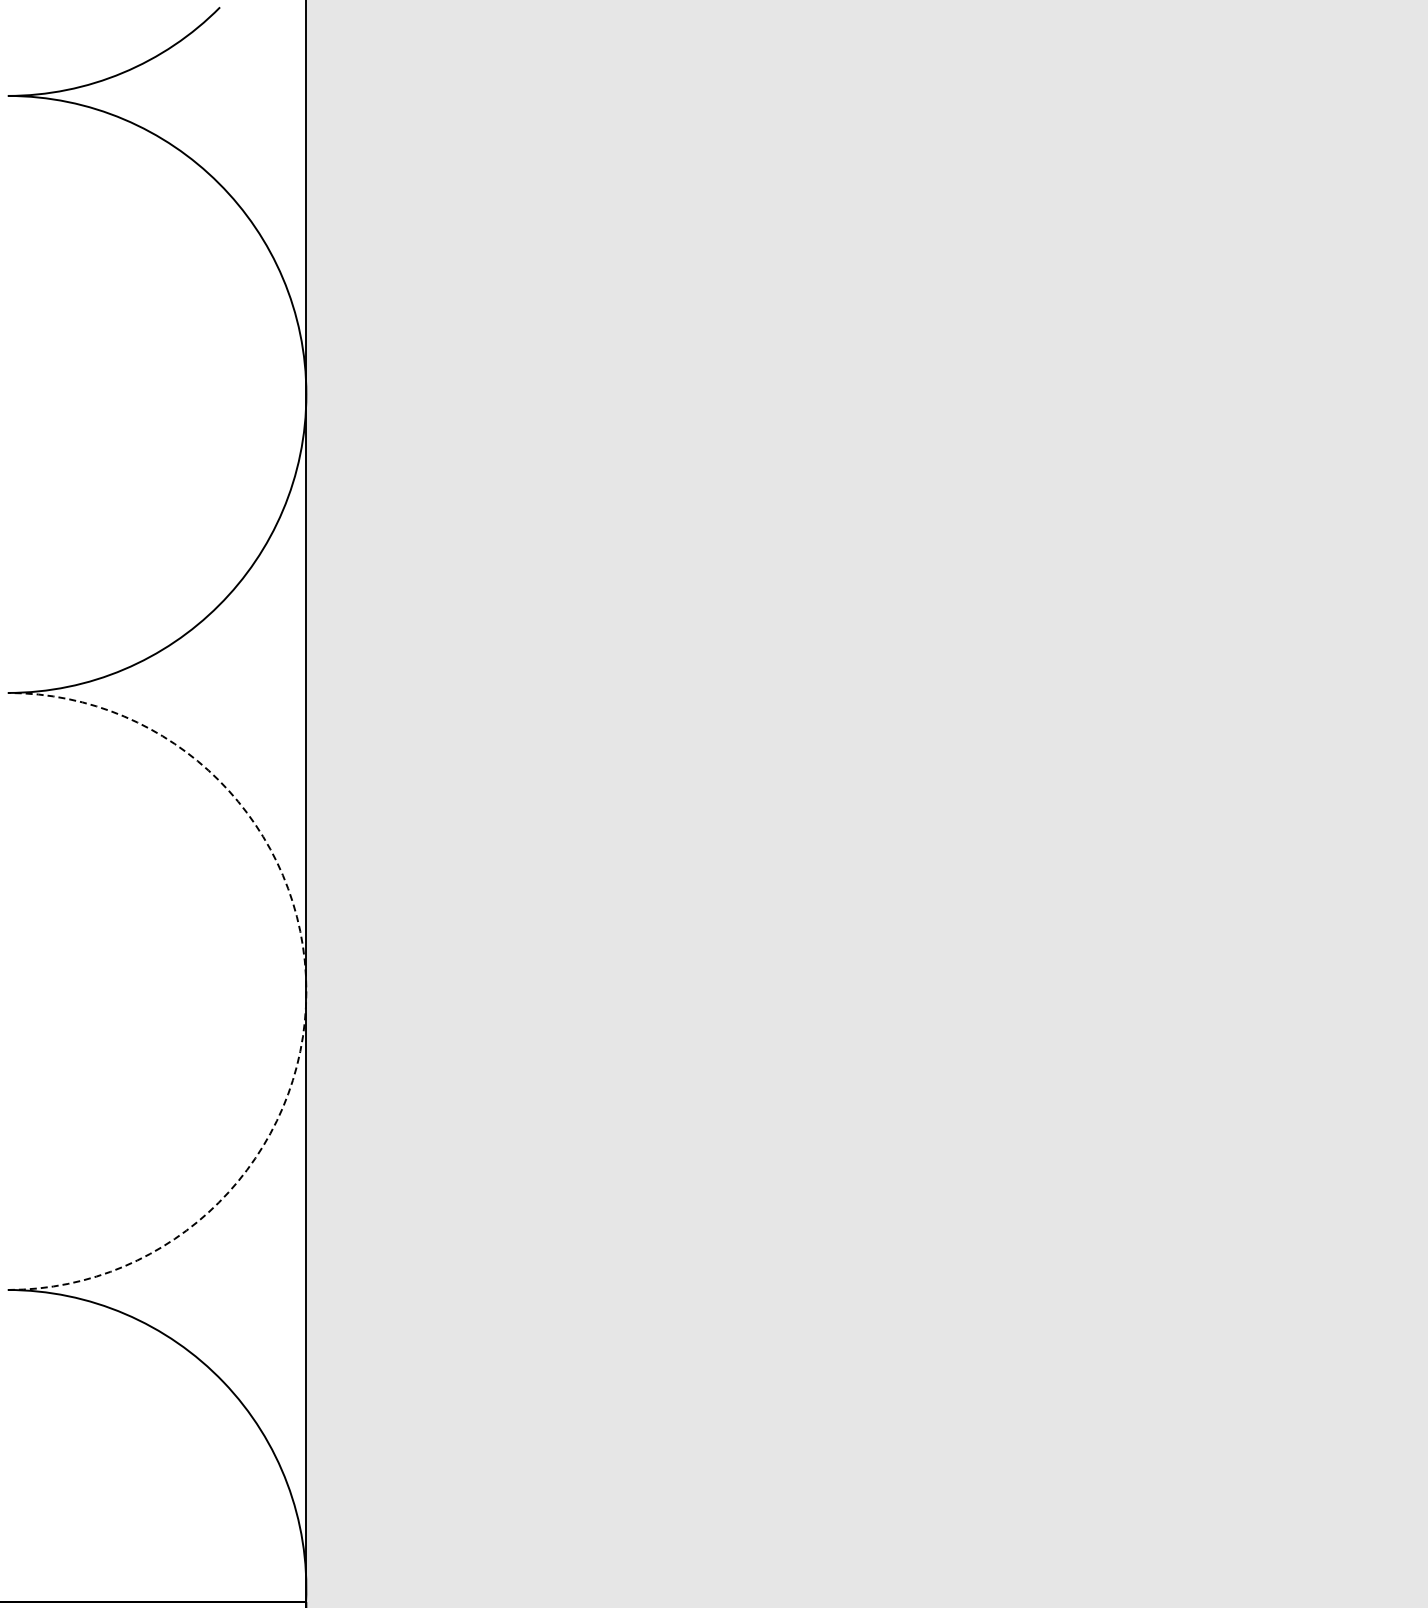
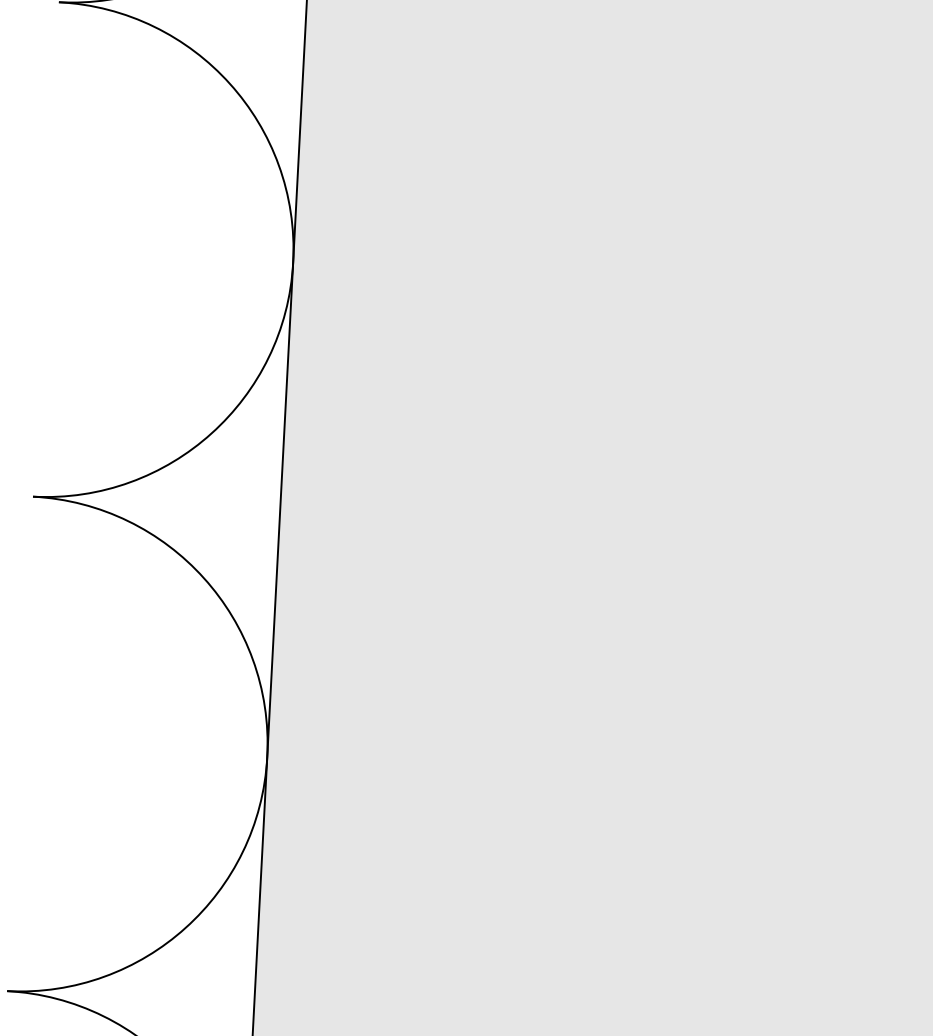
arc: (306, 991) -> (267, 756), dashed -> solid

